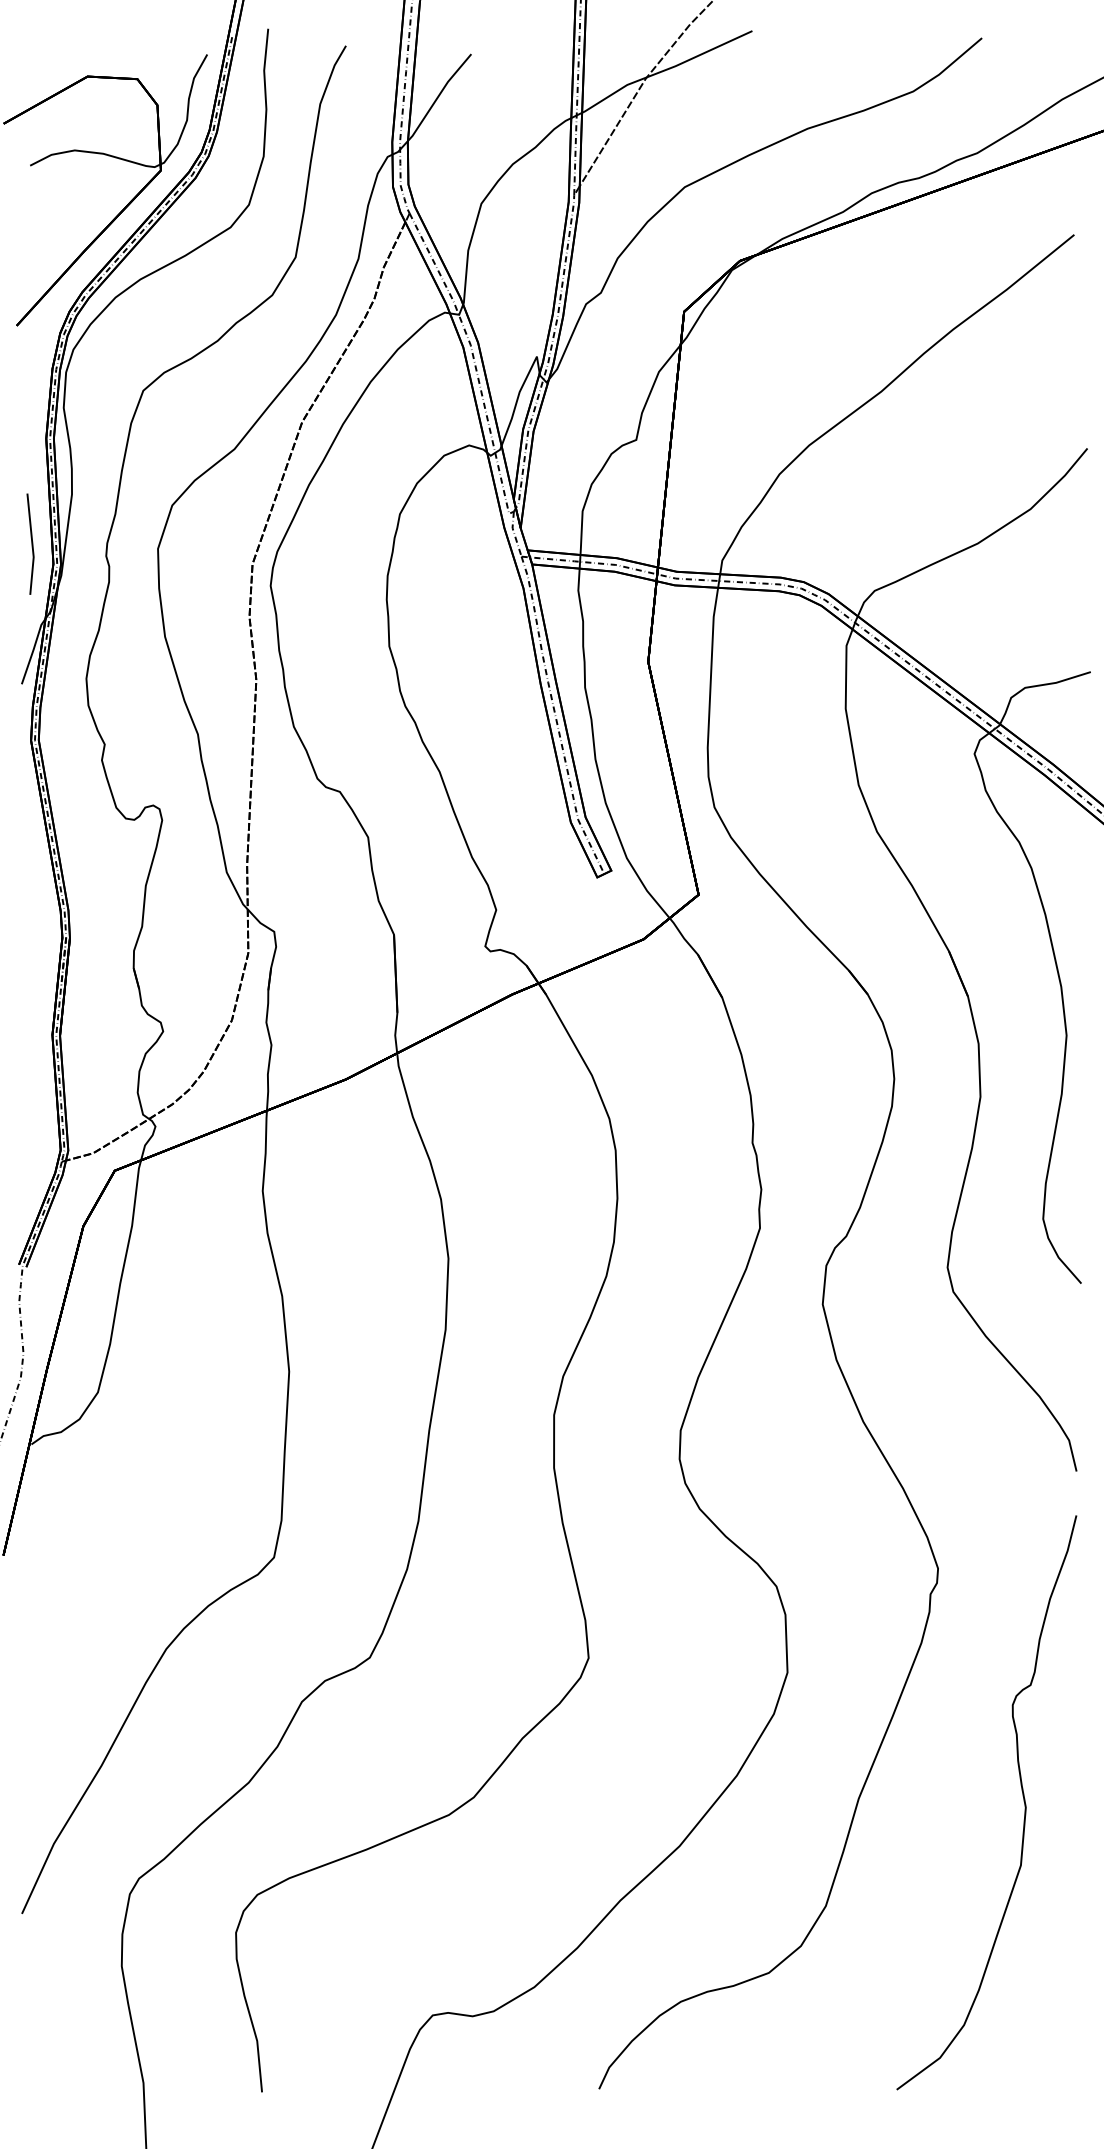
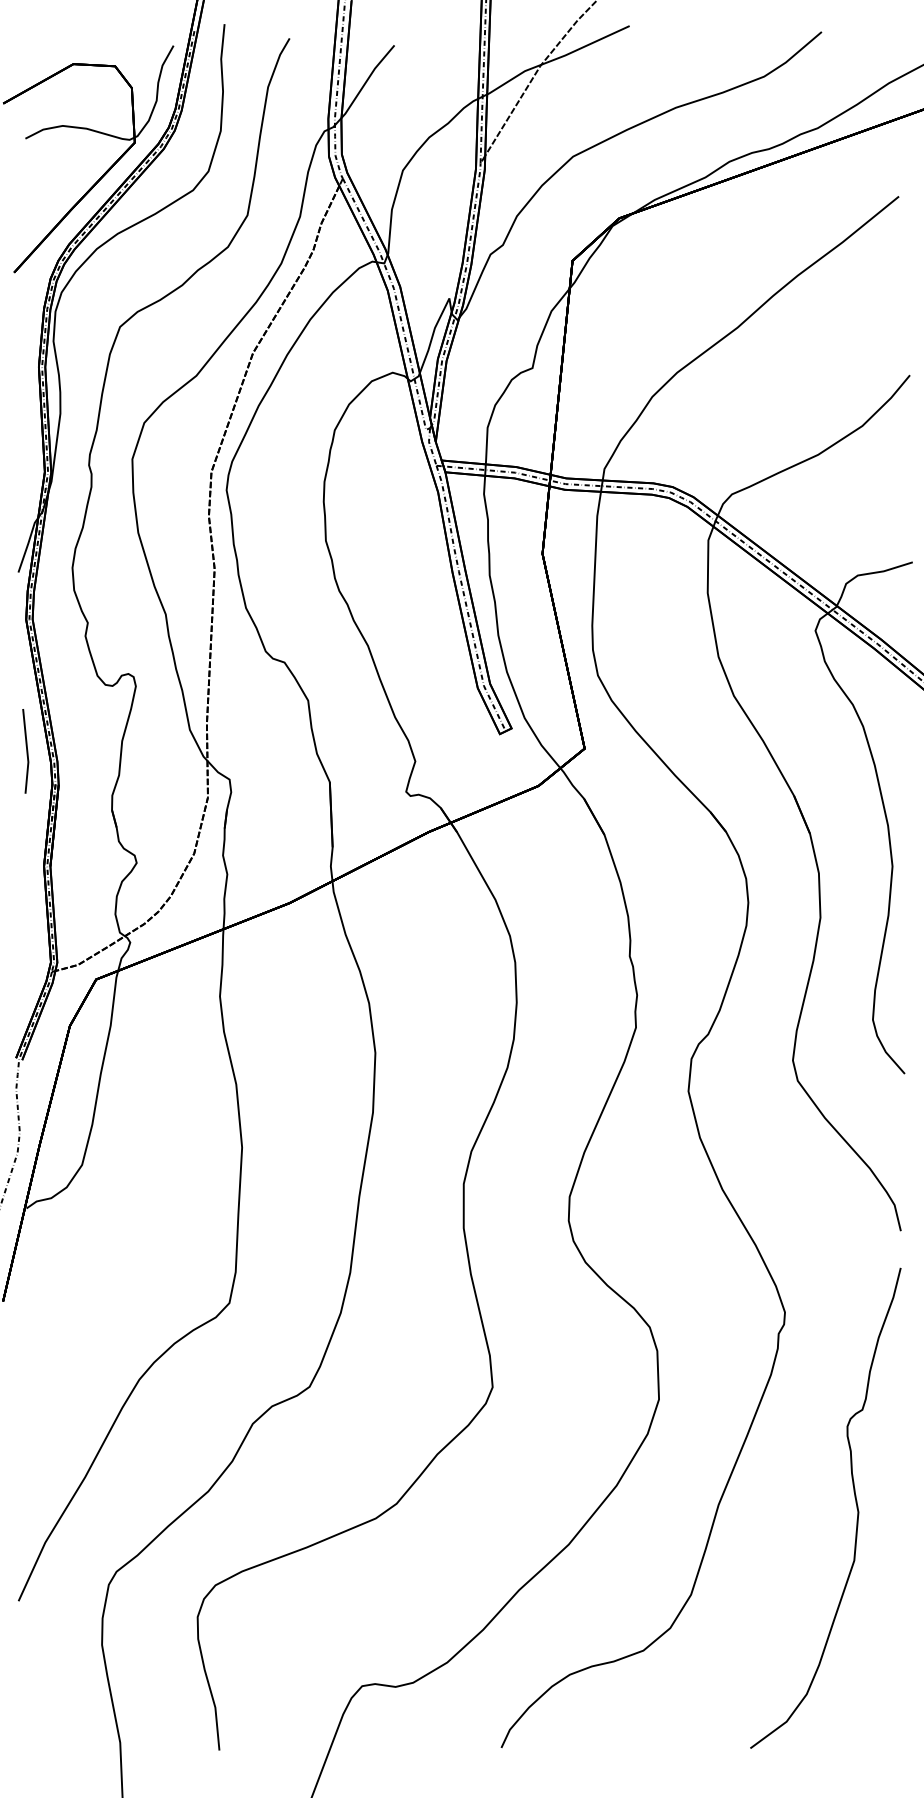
line: (31, 544) -> (26, 751), moved

